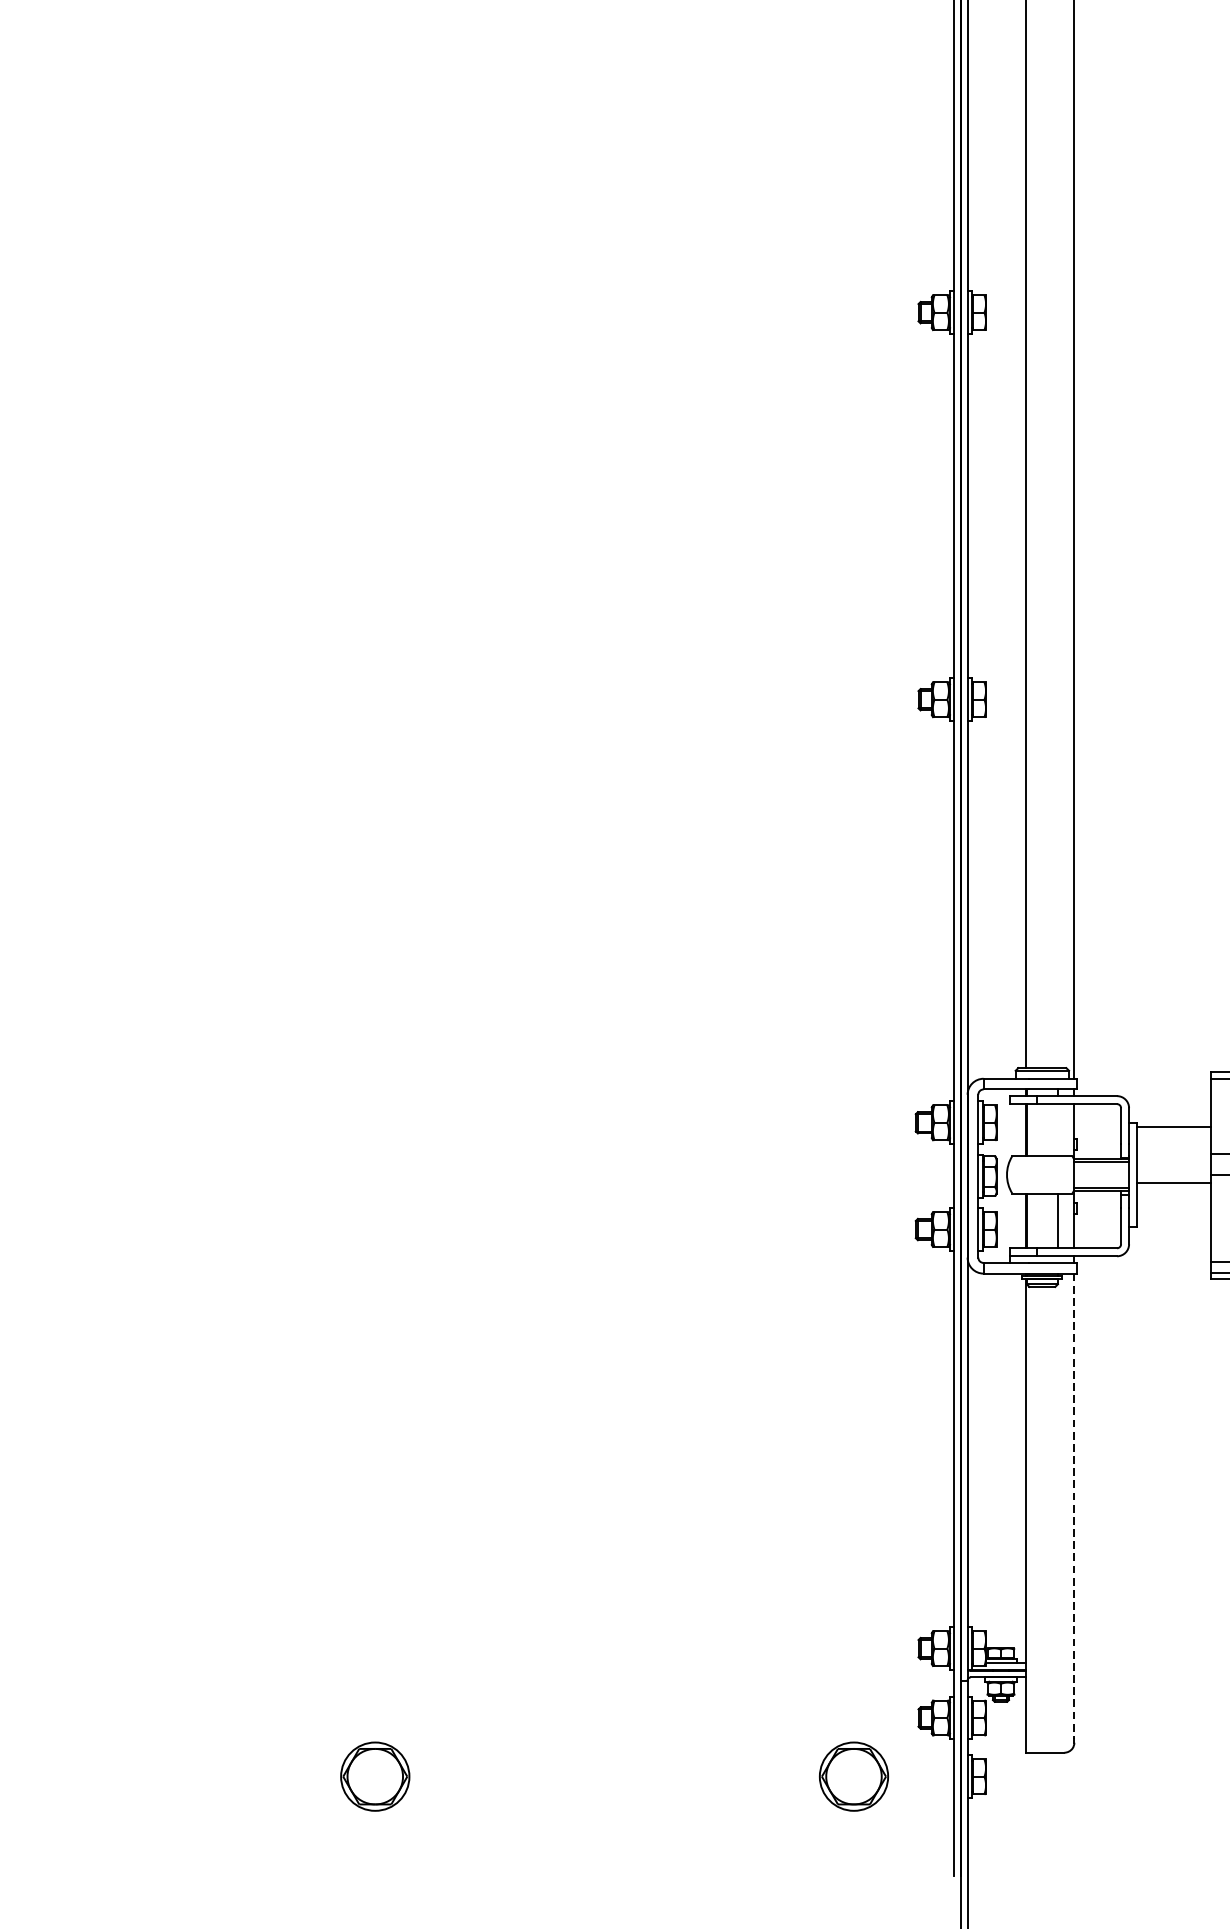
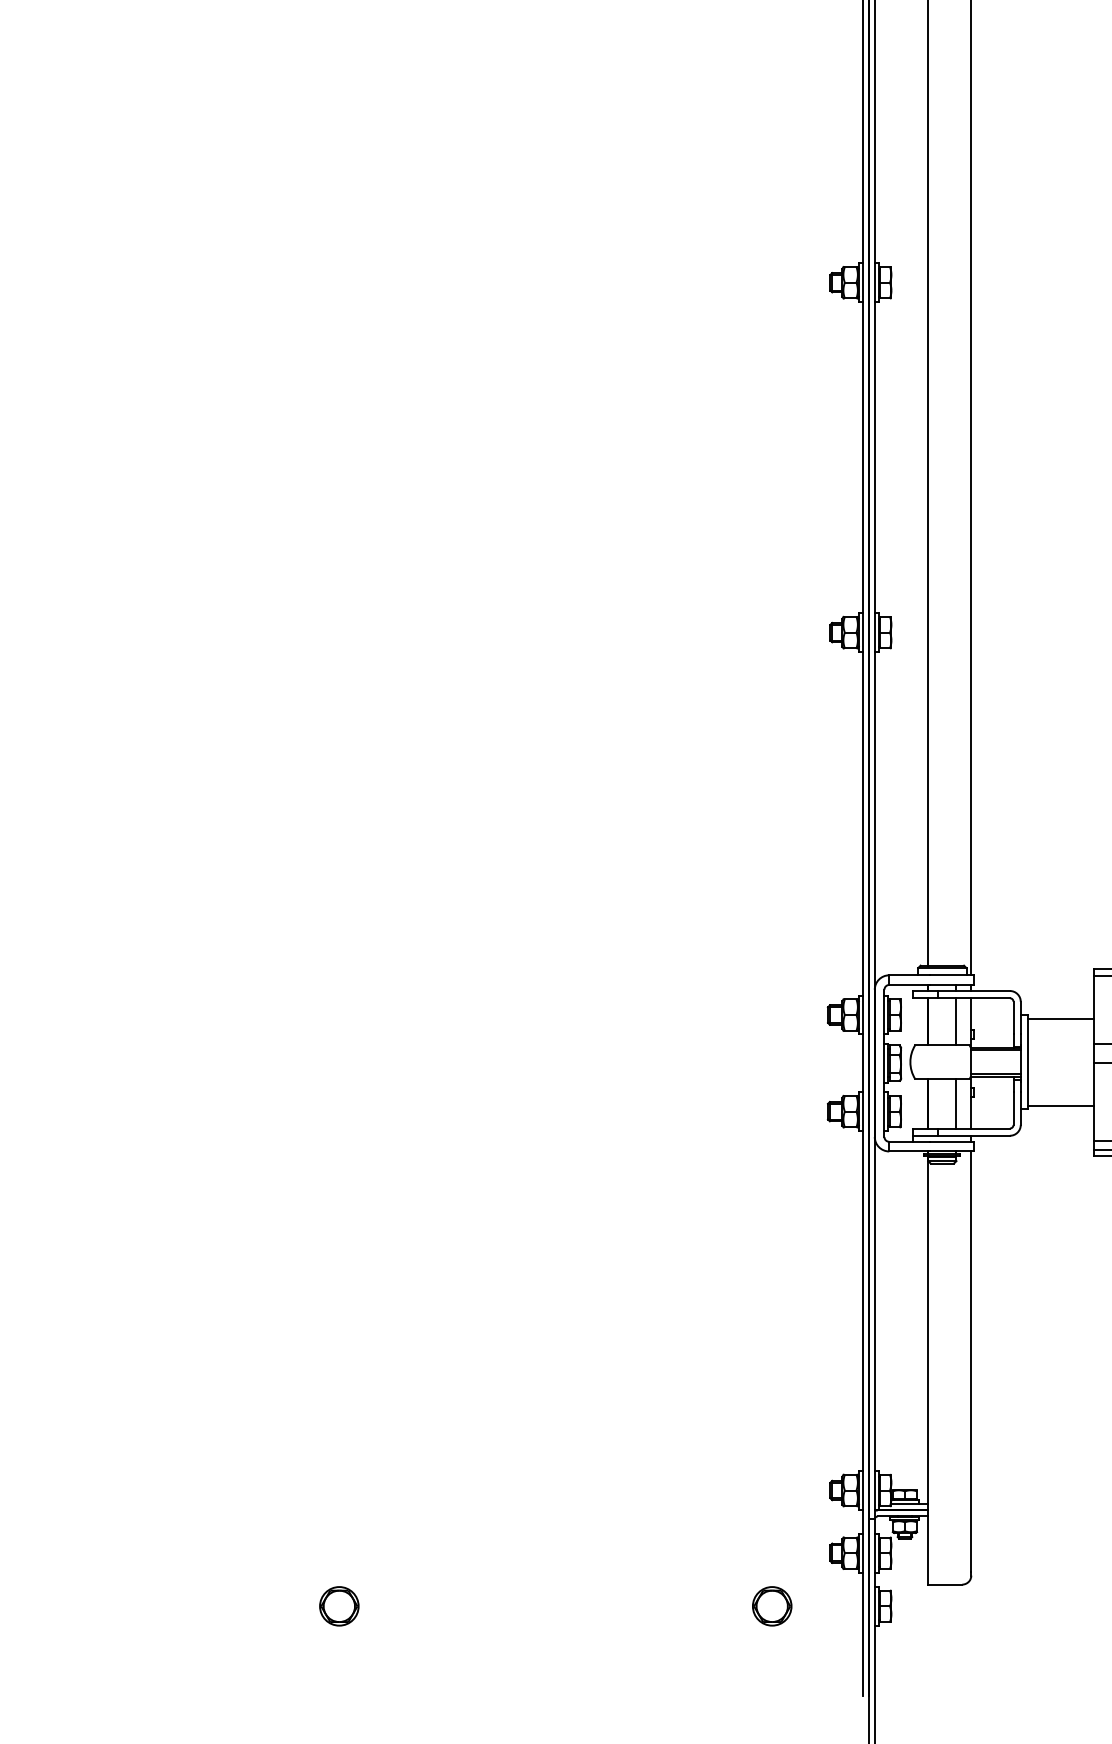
line: (1057, 1129) -> (956, 1021), added
line: (1174, 1182) -> (1061, 1105), moved
line: (1074, 1507) -> (971, 1362), dashed -> solid
part: (375, 1776) -> (339, 1606), size x0.62
part: (854, 1776) -> (772, 1606), size x0.62

